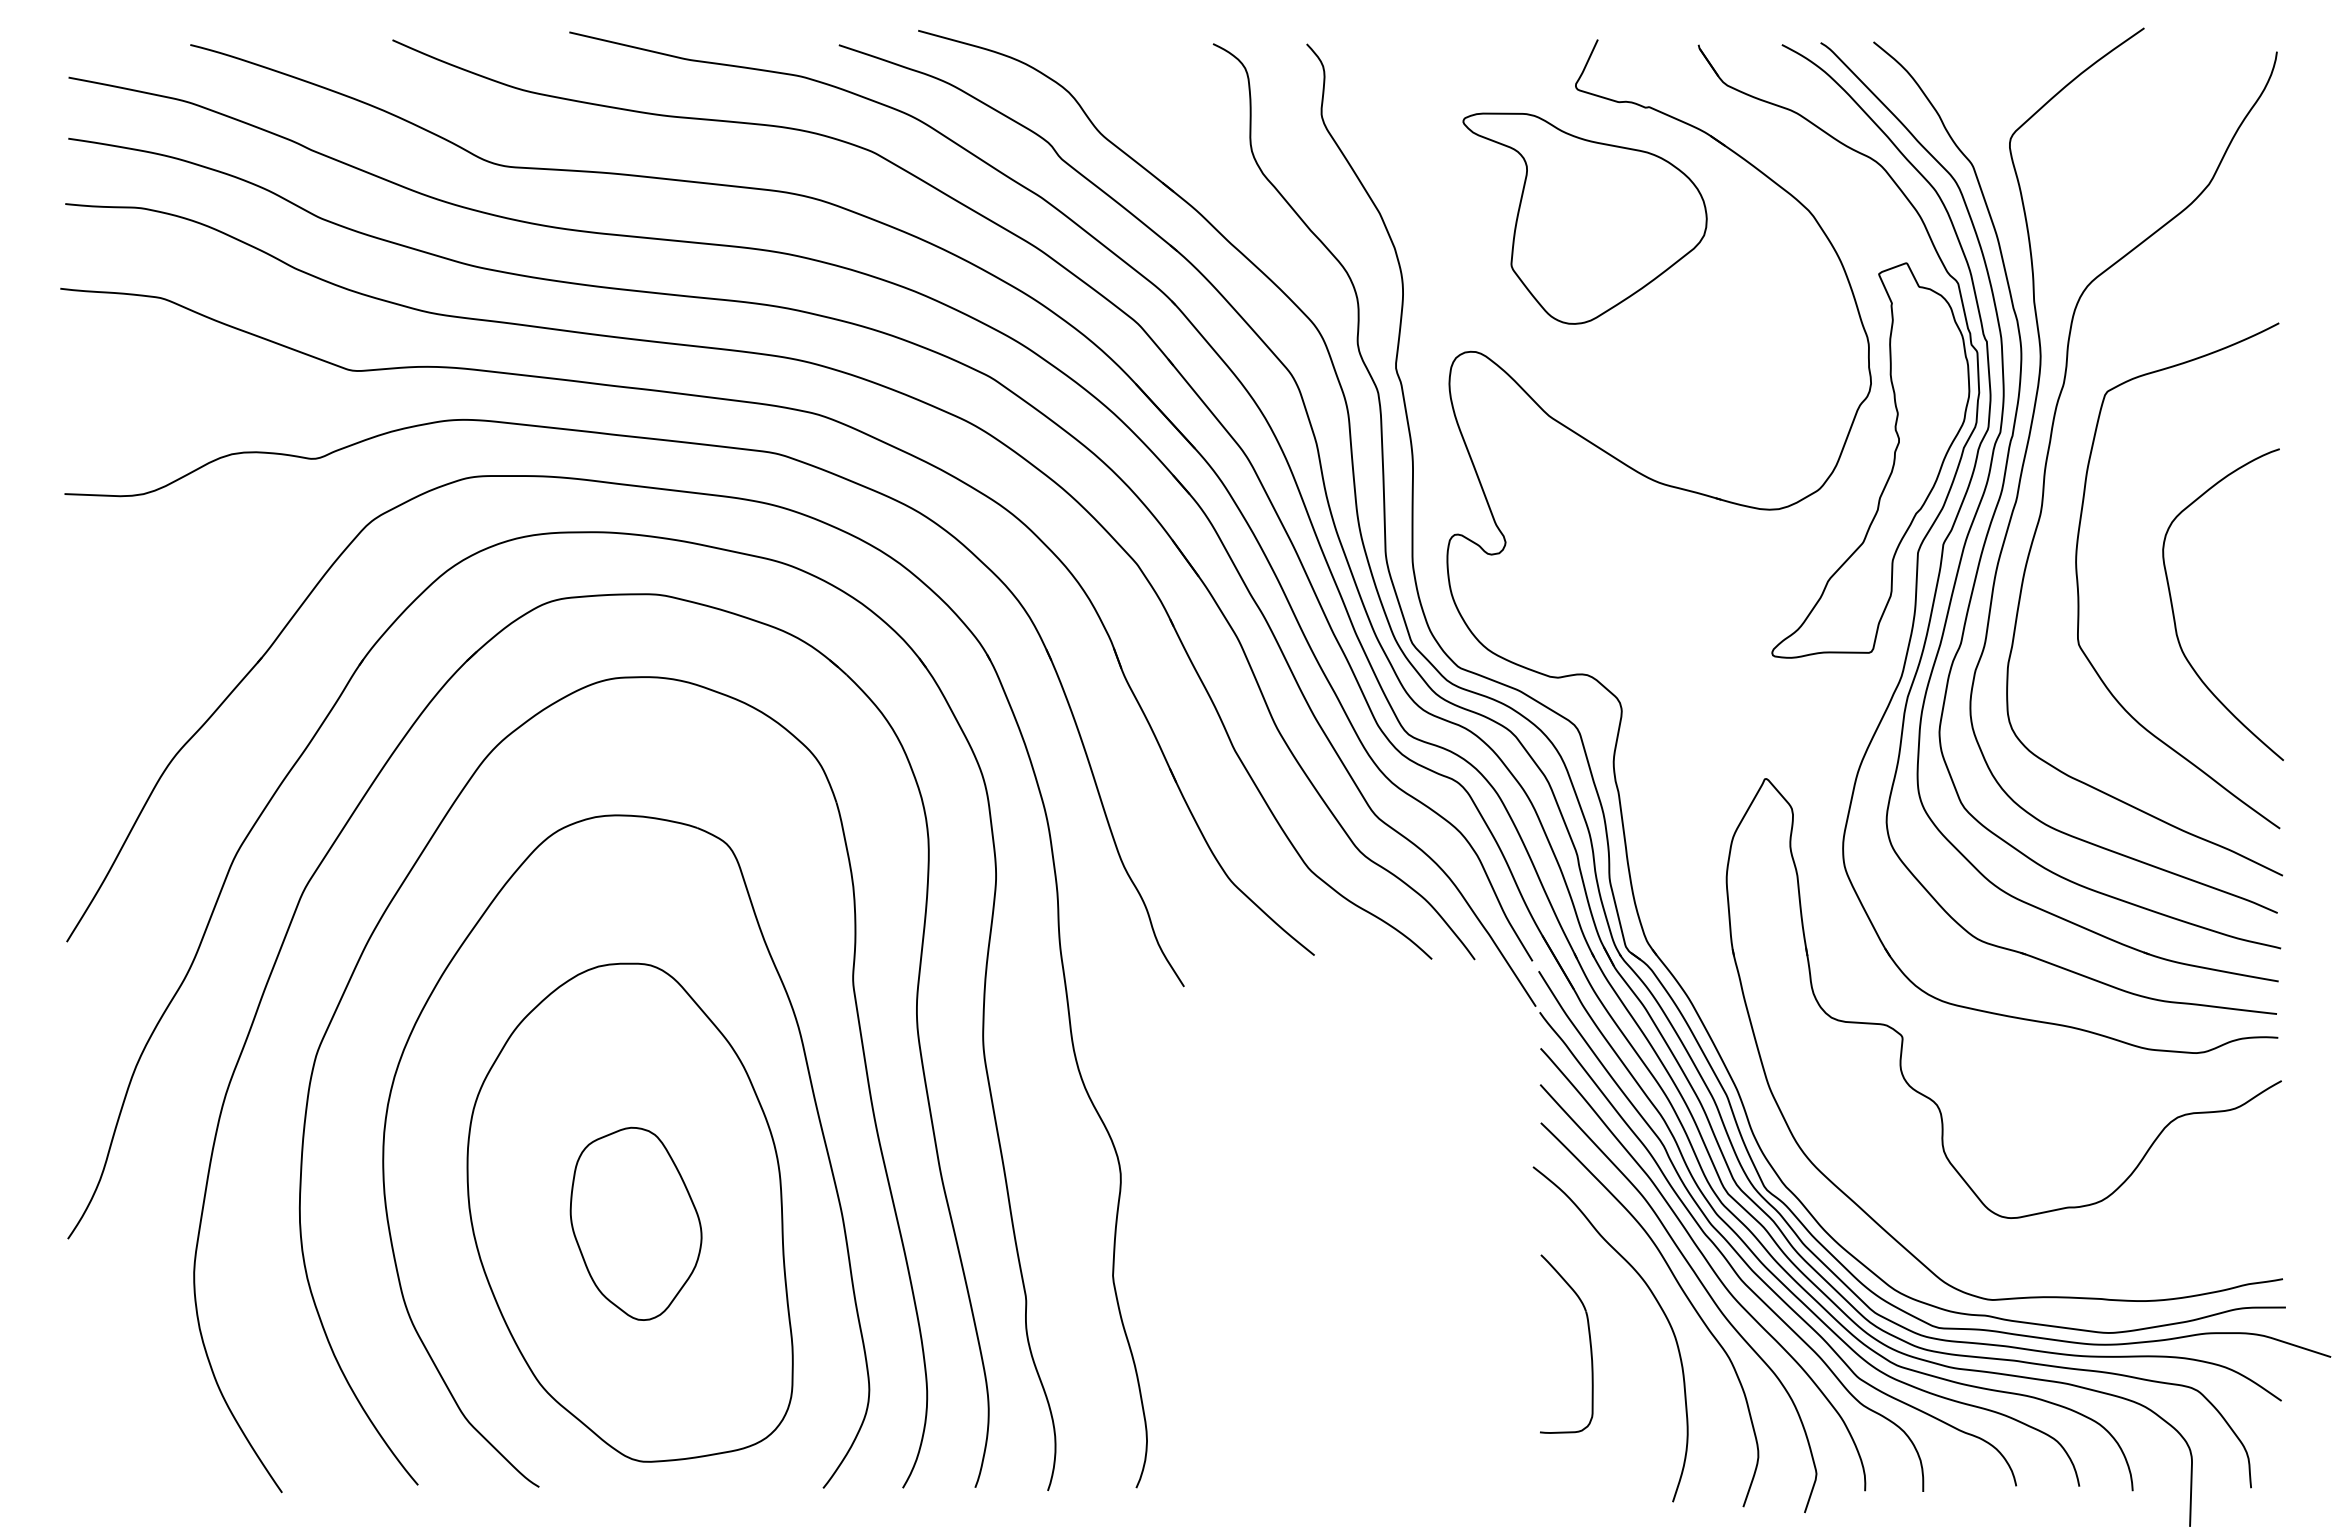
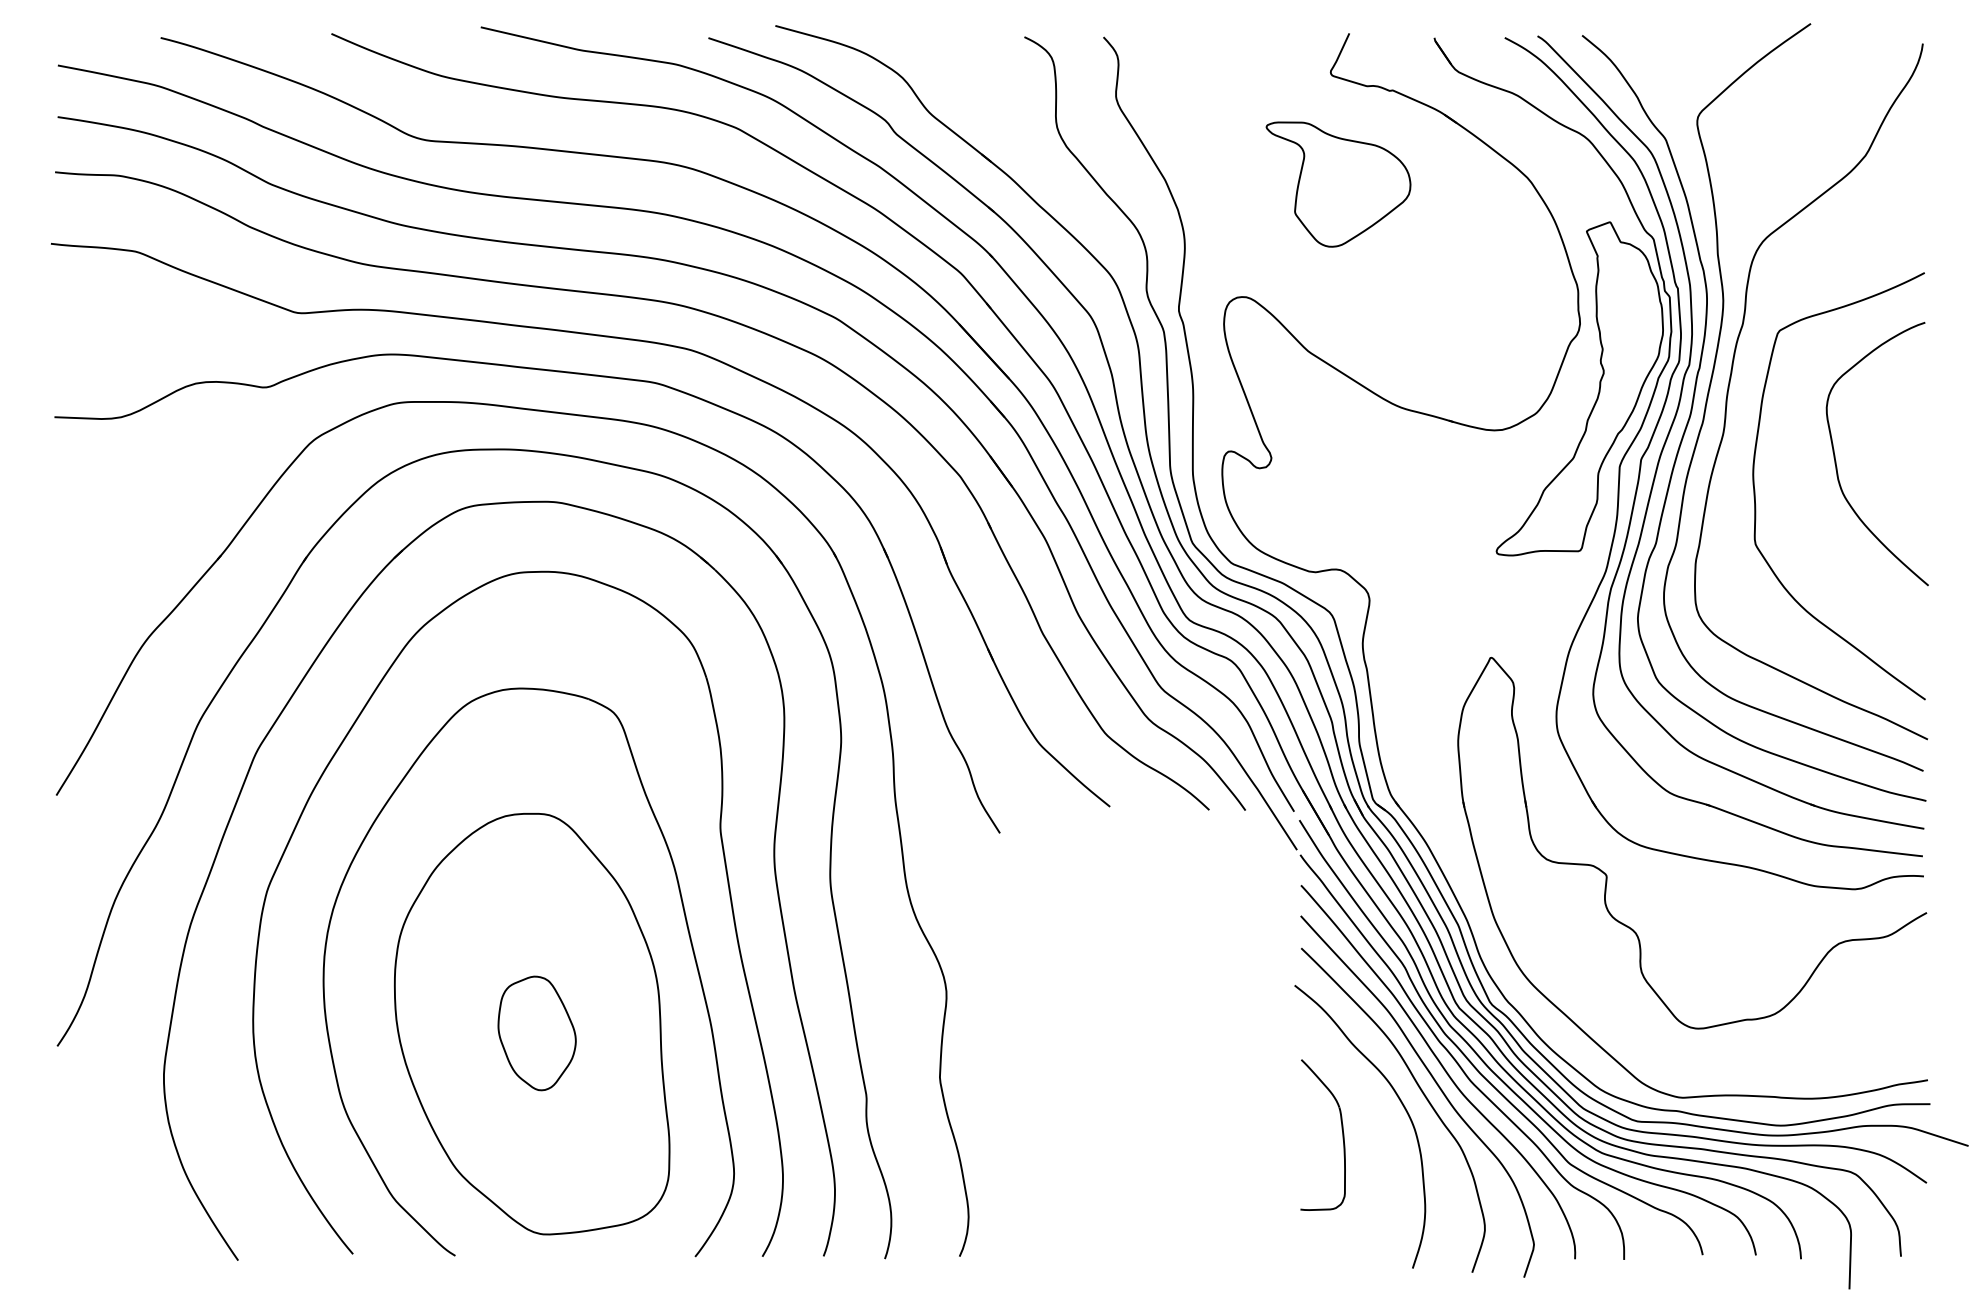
part: (1584, 218) -> (1338, 184), size x0.7
curve: (2174, 613) -> (1836, 461), moved
part: (635, 1223) -> (536, 1033), size x0.7

